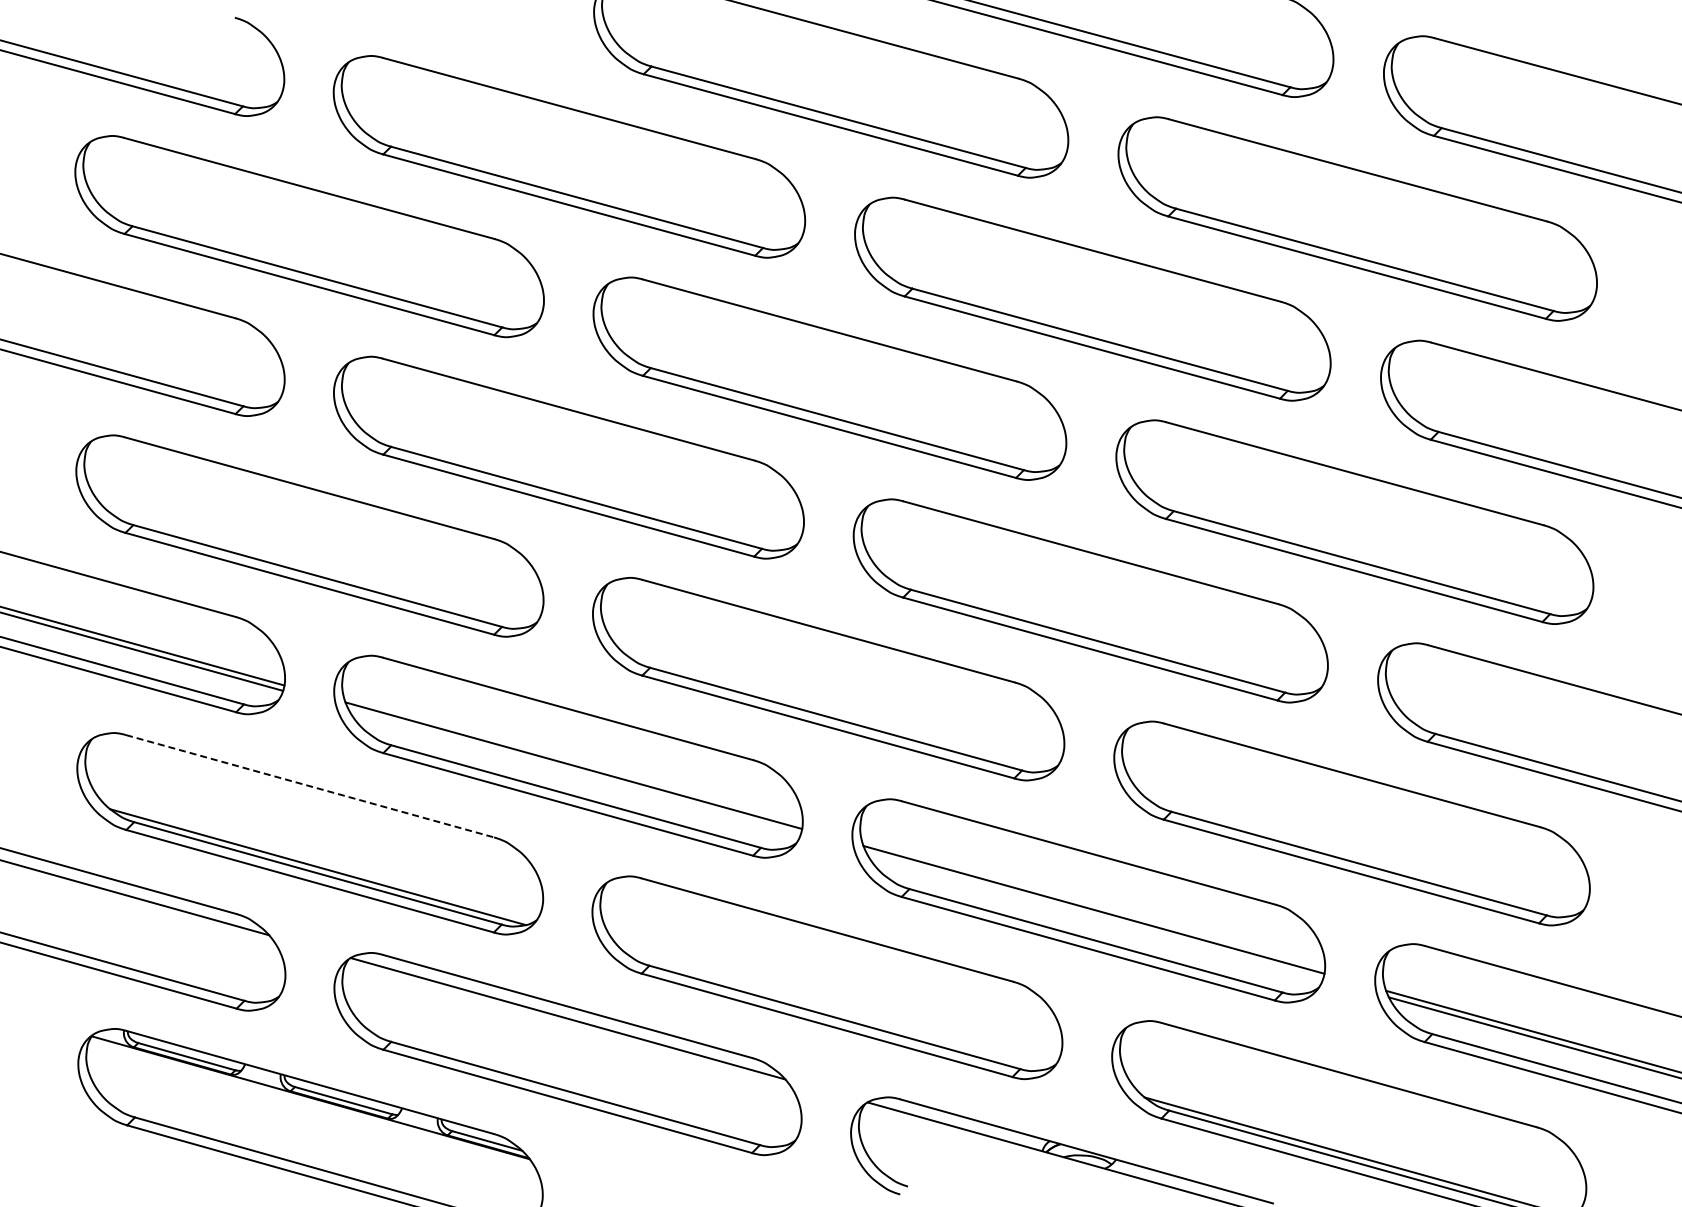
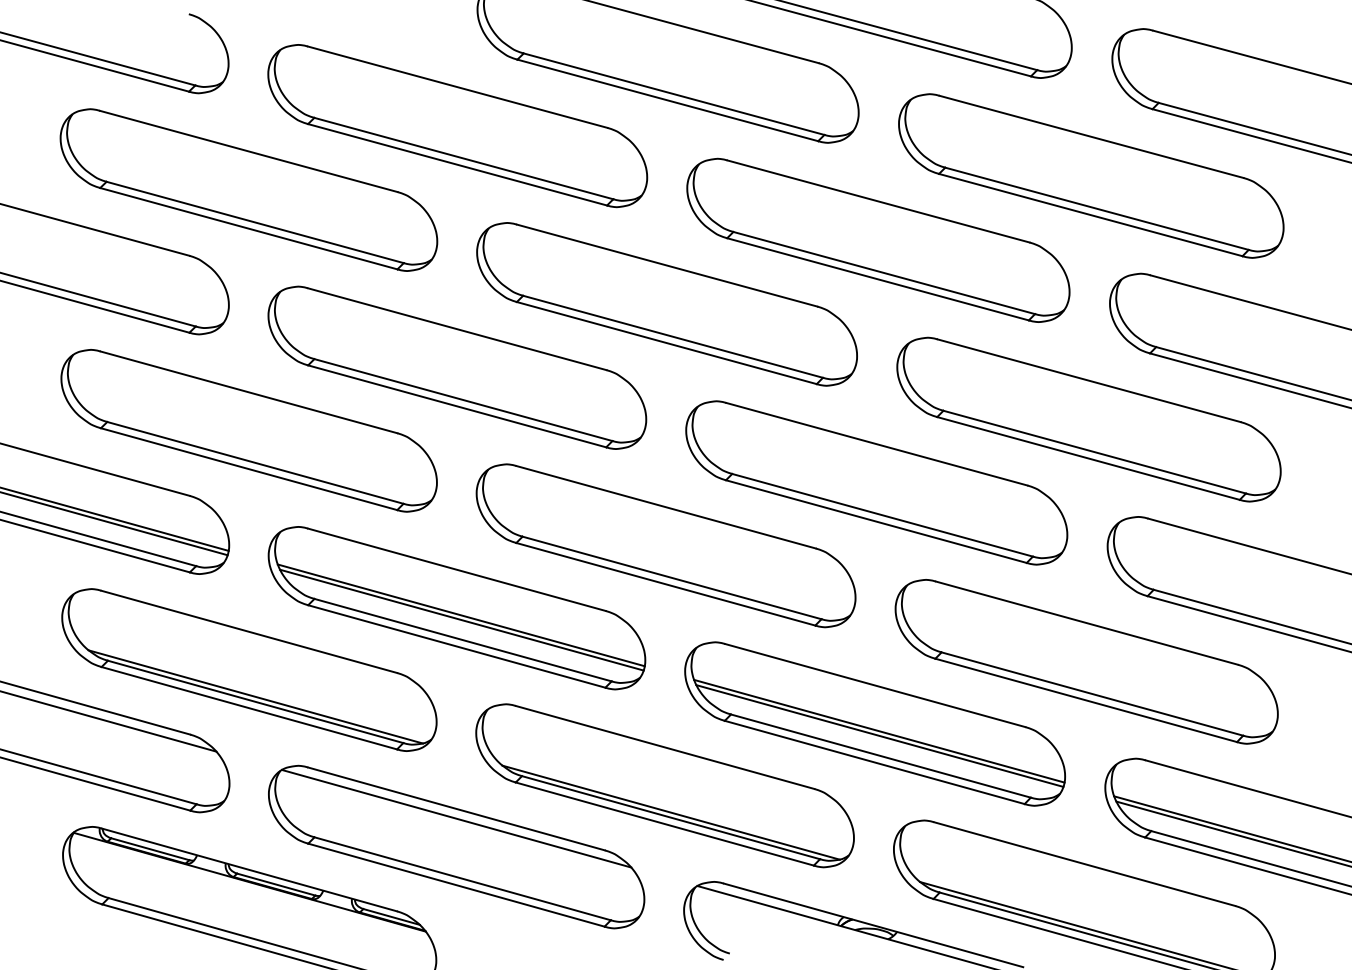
line: (574, 771) -> (461, 620), added
line: (310, 786) -> (249, 632), dashed -> solid
line: (1094, 915) -> (879, 735), added
line: (834, 1010) -> (670, 812), added

